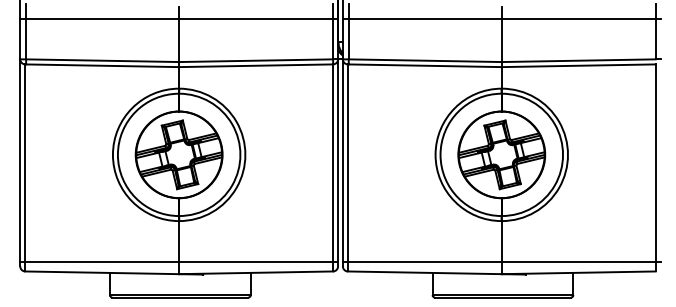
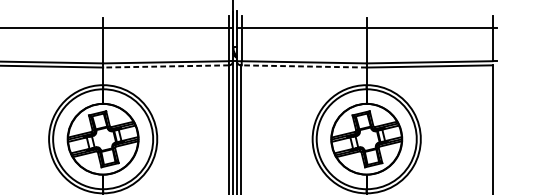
line: (256, 65) -> (166, 66), solid -> dashed
line: (425, 65) -> (304, 66), solid -> dashed

